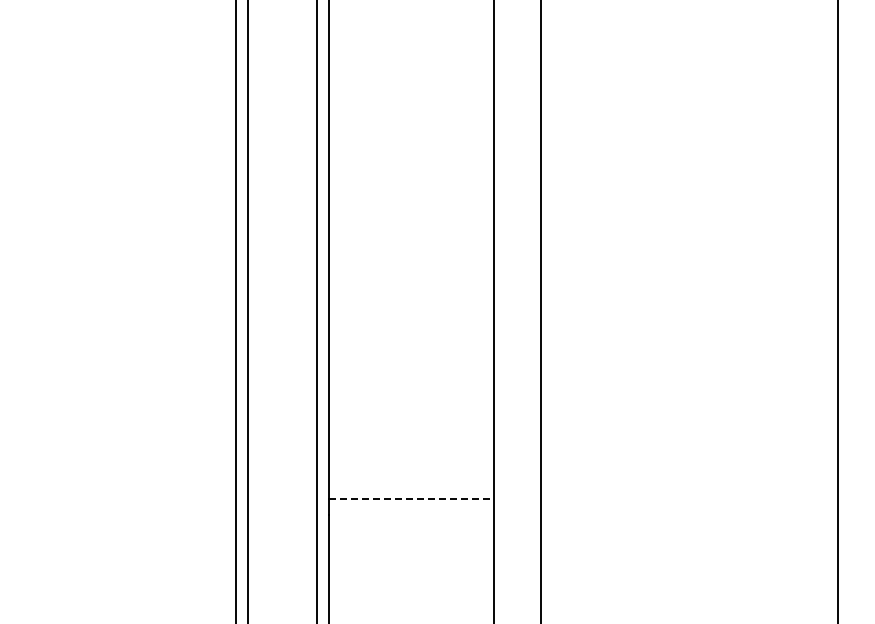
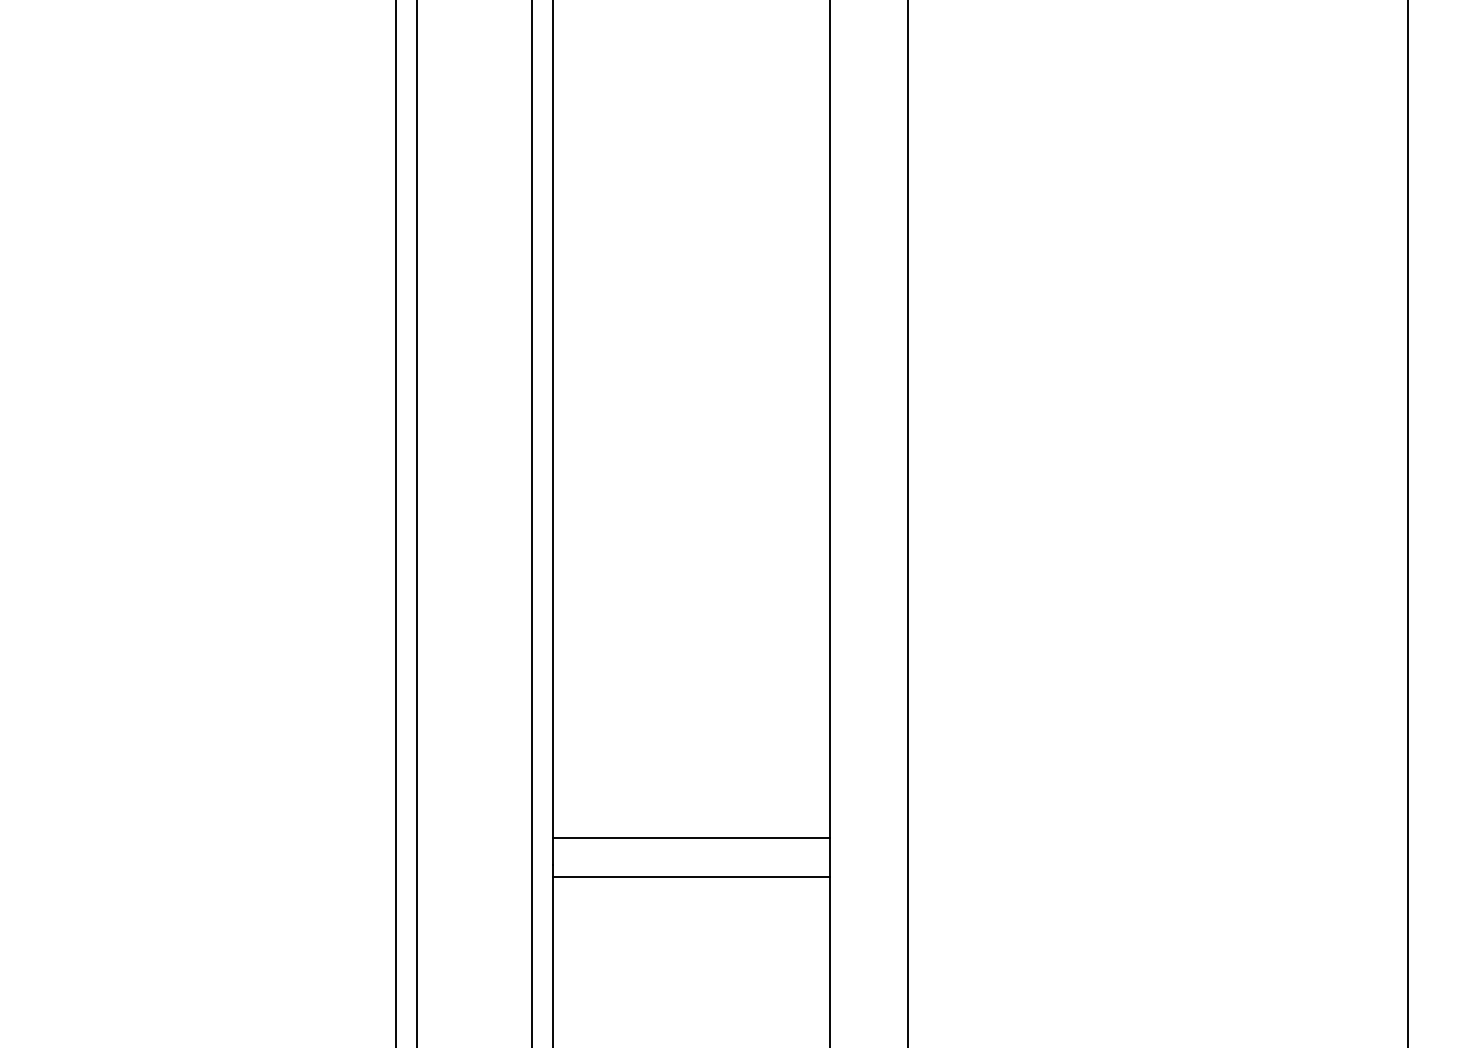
line: (411, 498) -> (691, 837), dashed -> solid
line: (411, 522) -> (691, 877), added

